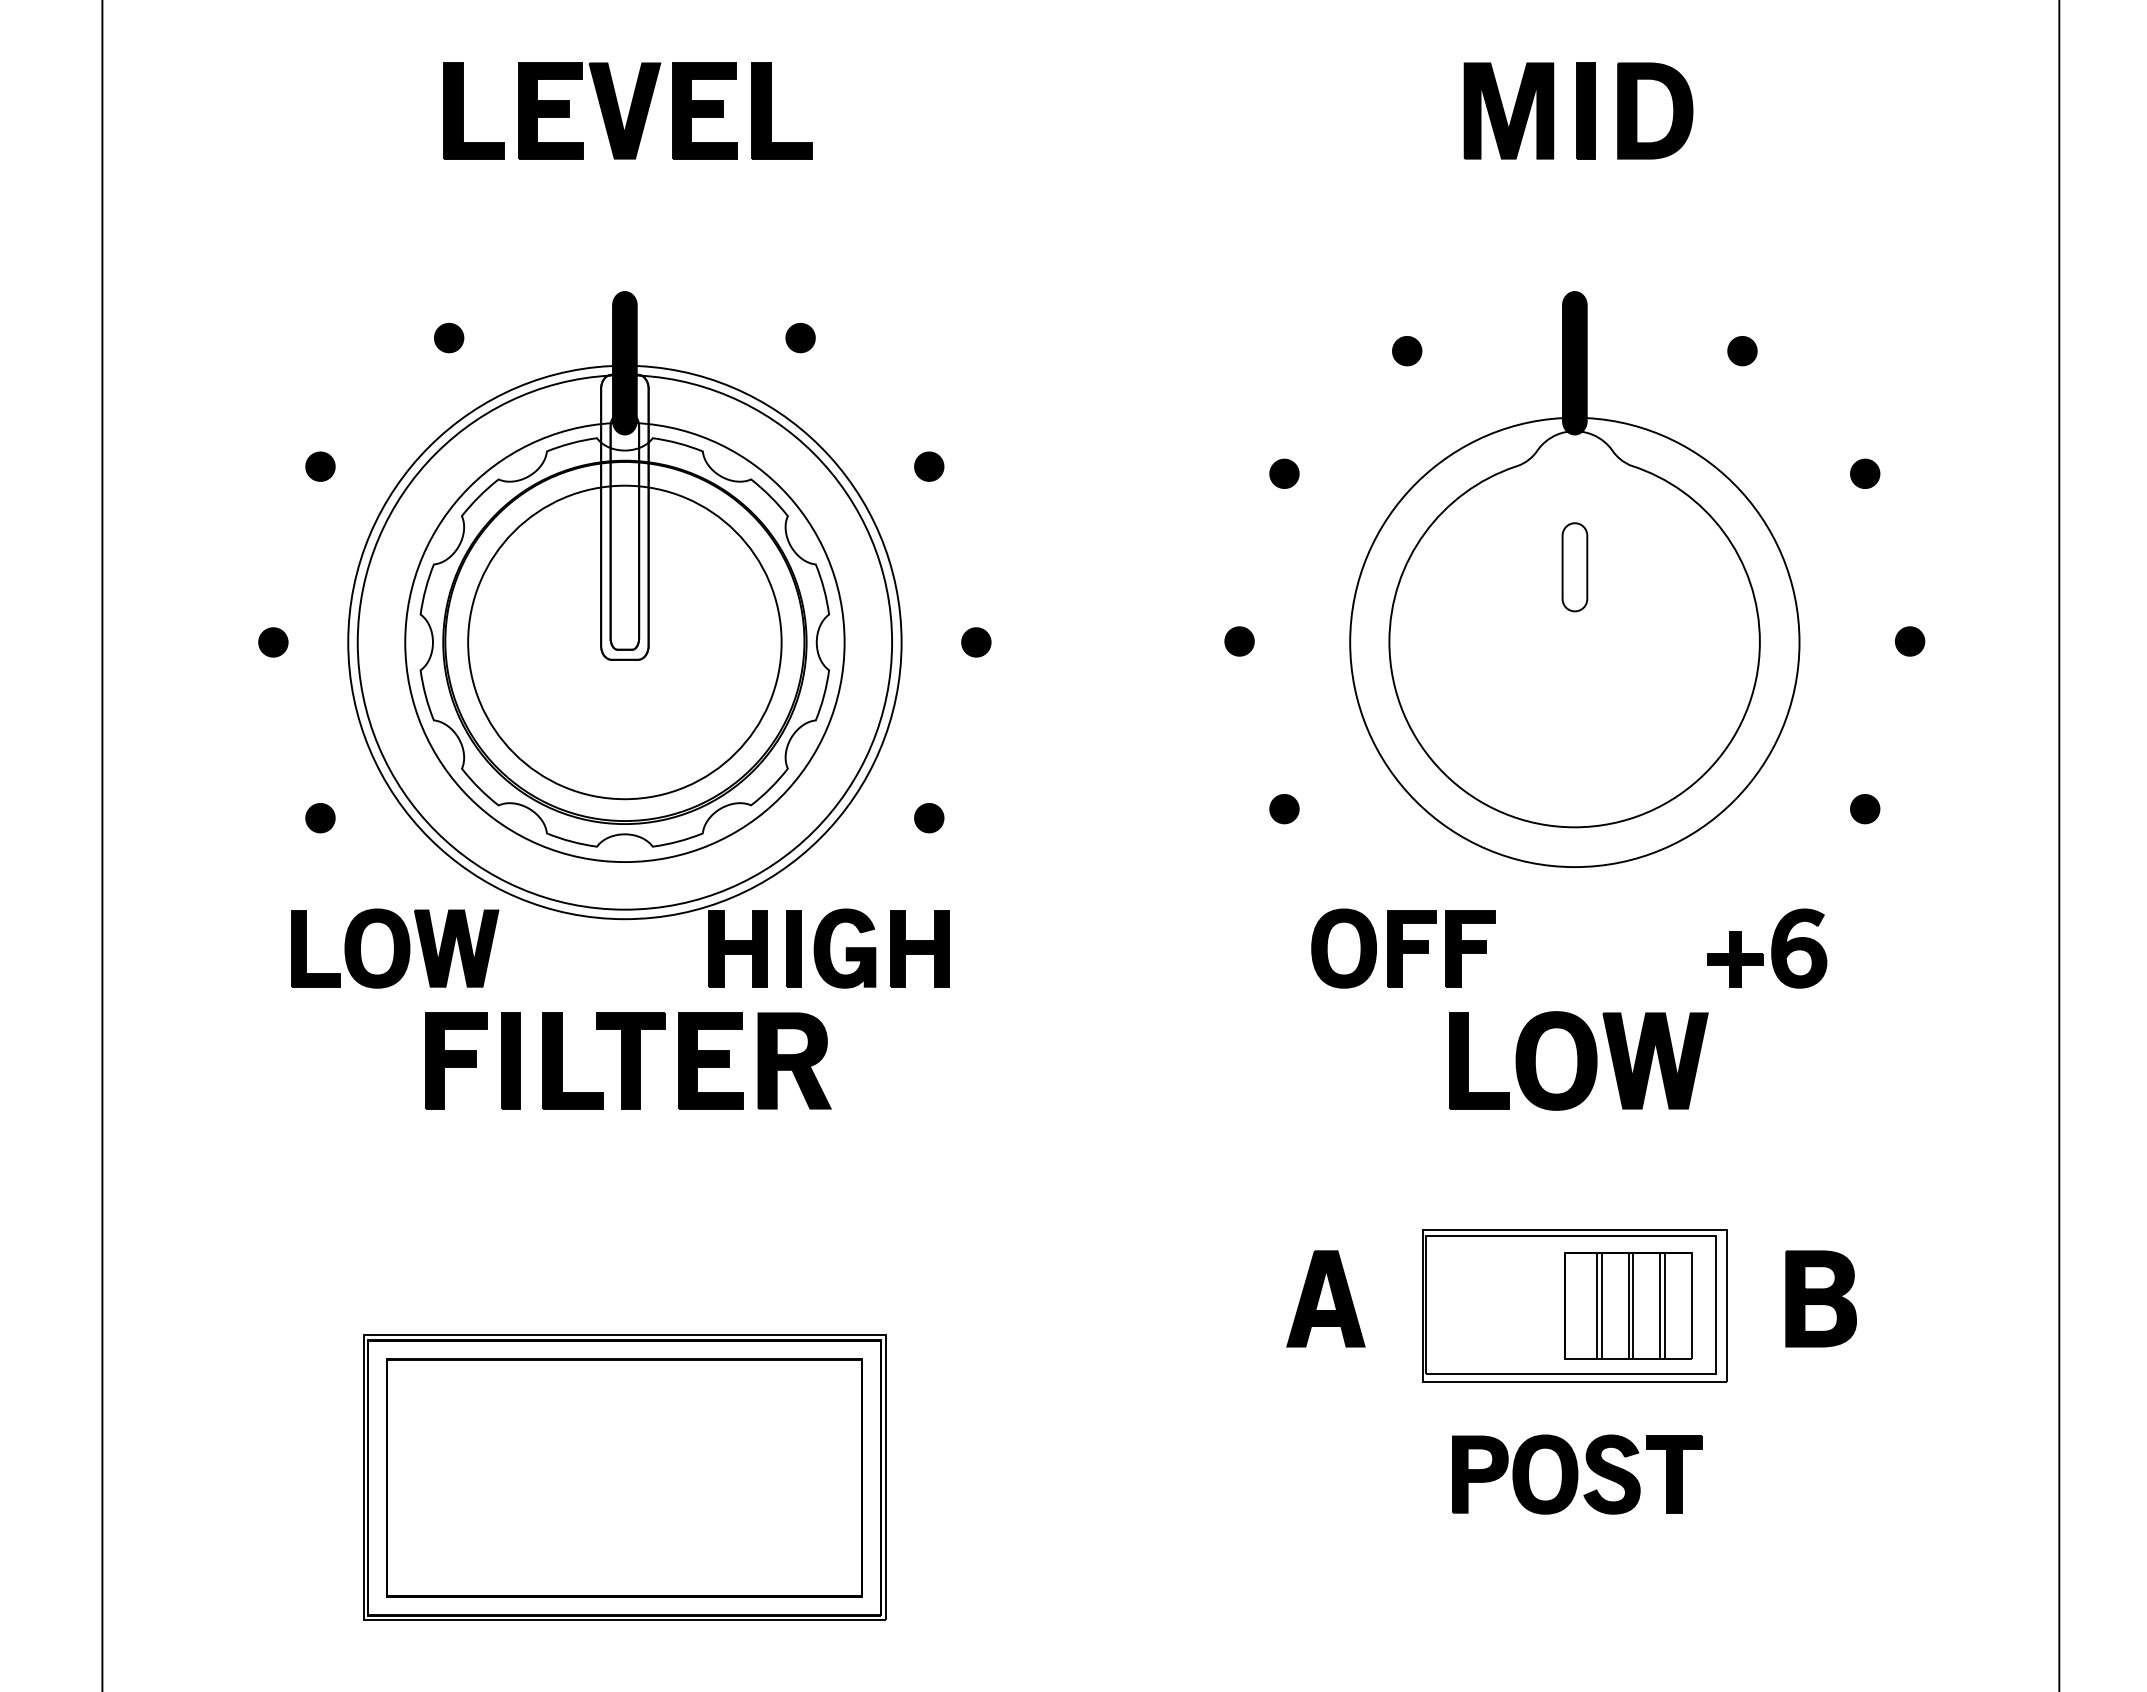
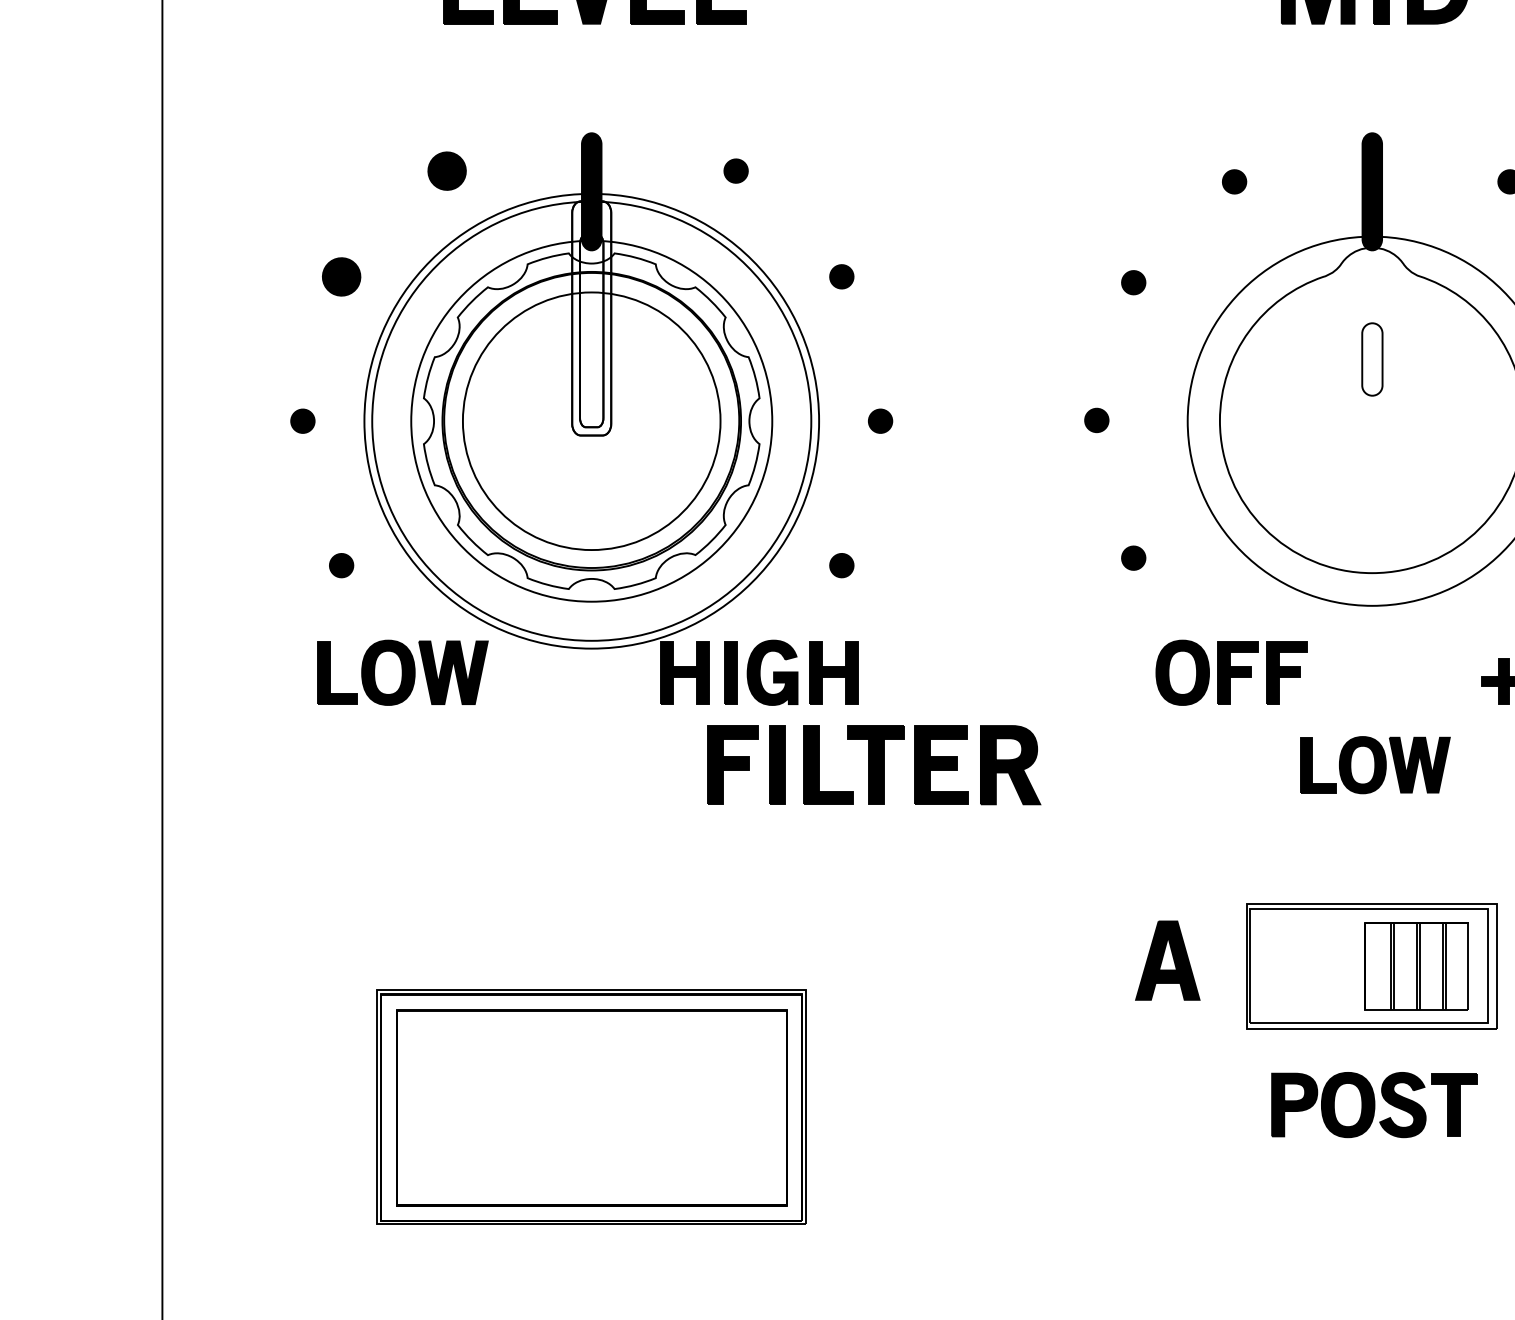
part: (449, 337) -> (447, 170), size x1.6
part: (320, 466) -> (341, 276), size x1.6
part: (628, 1060) -> (874, 764), moved
part: (1578, 1060) -> (1375, 764), size x0.7

